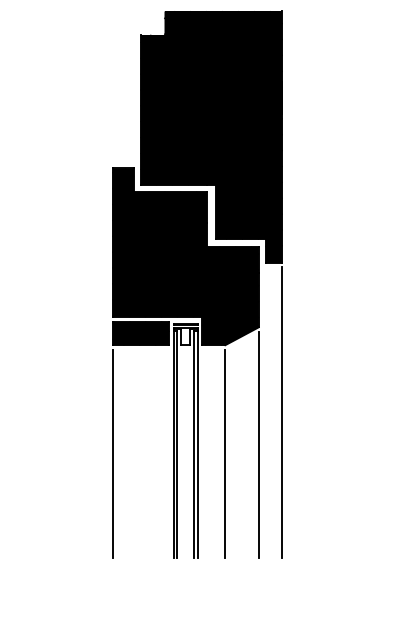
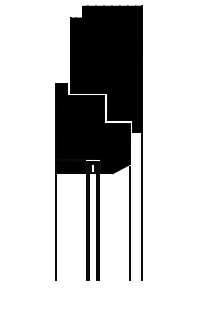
line: (224, 453) -> (112, 227), removed

